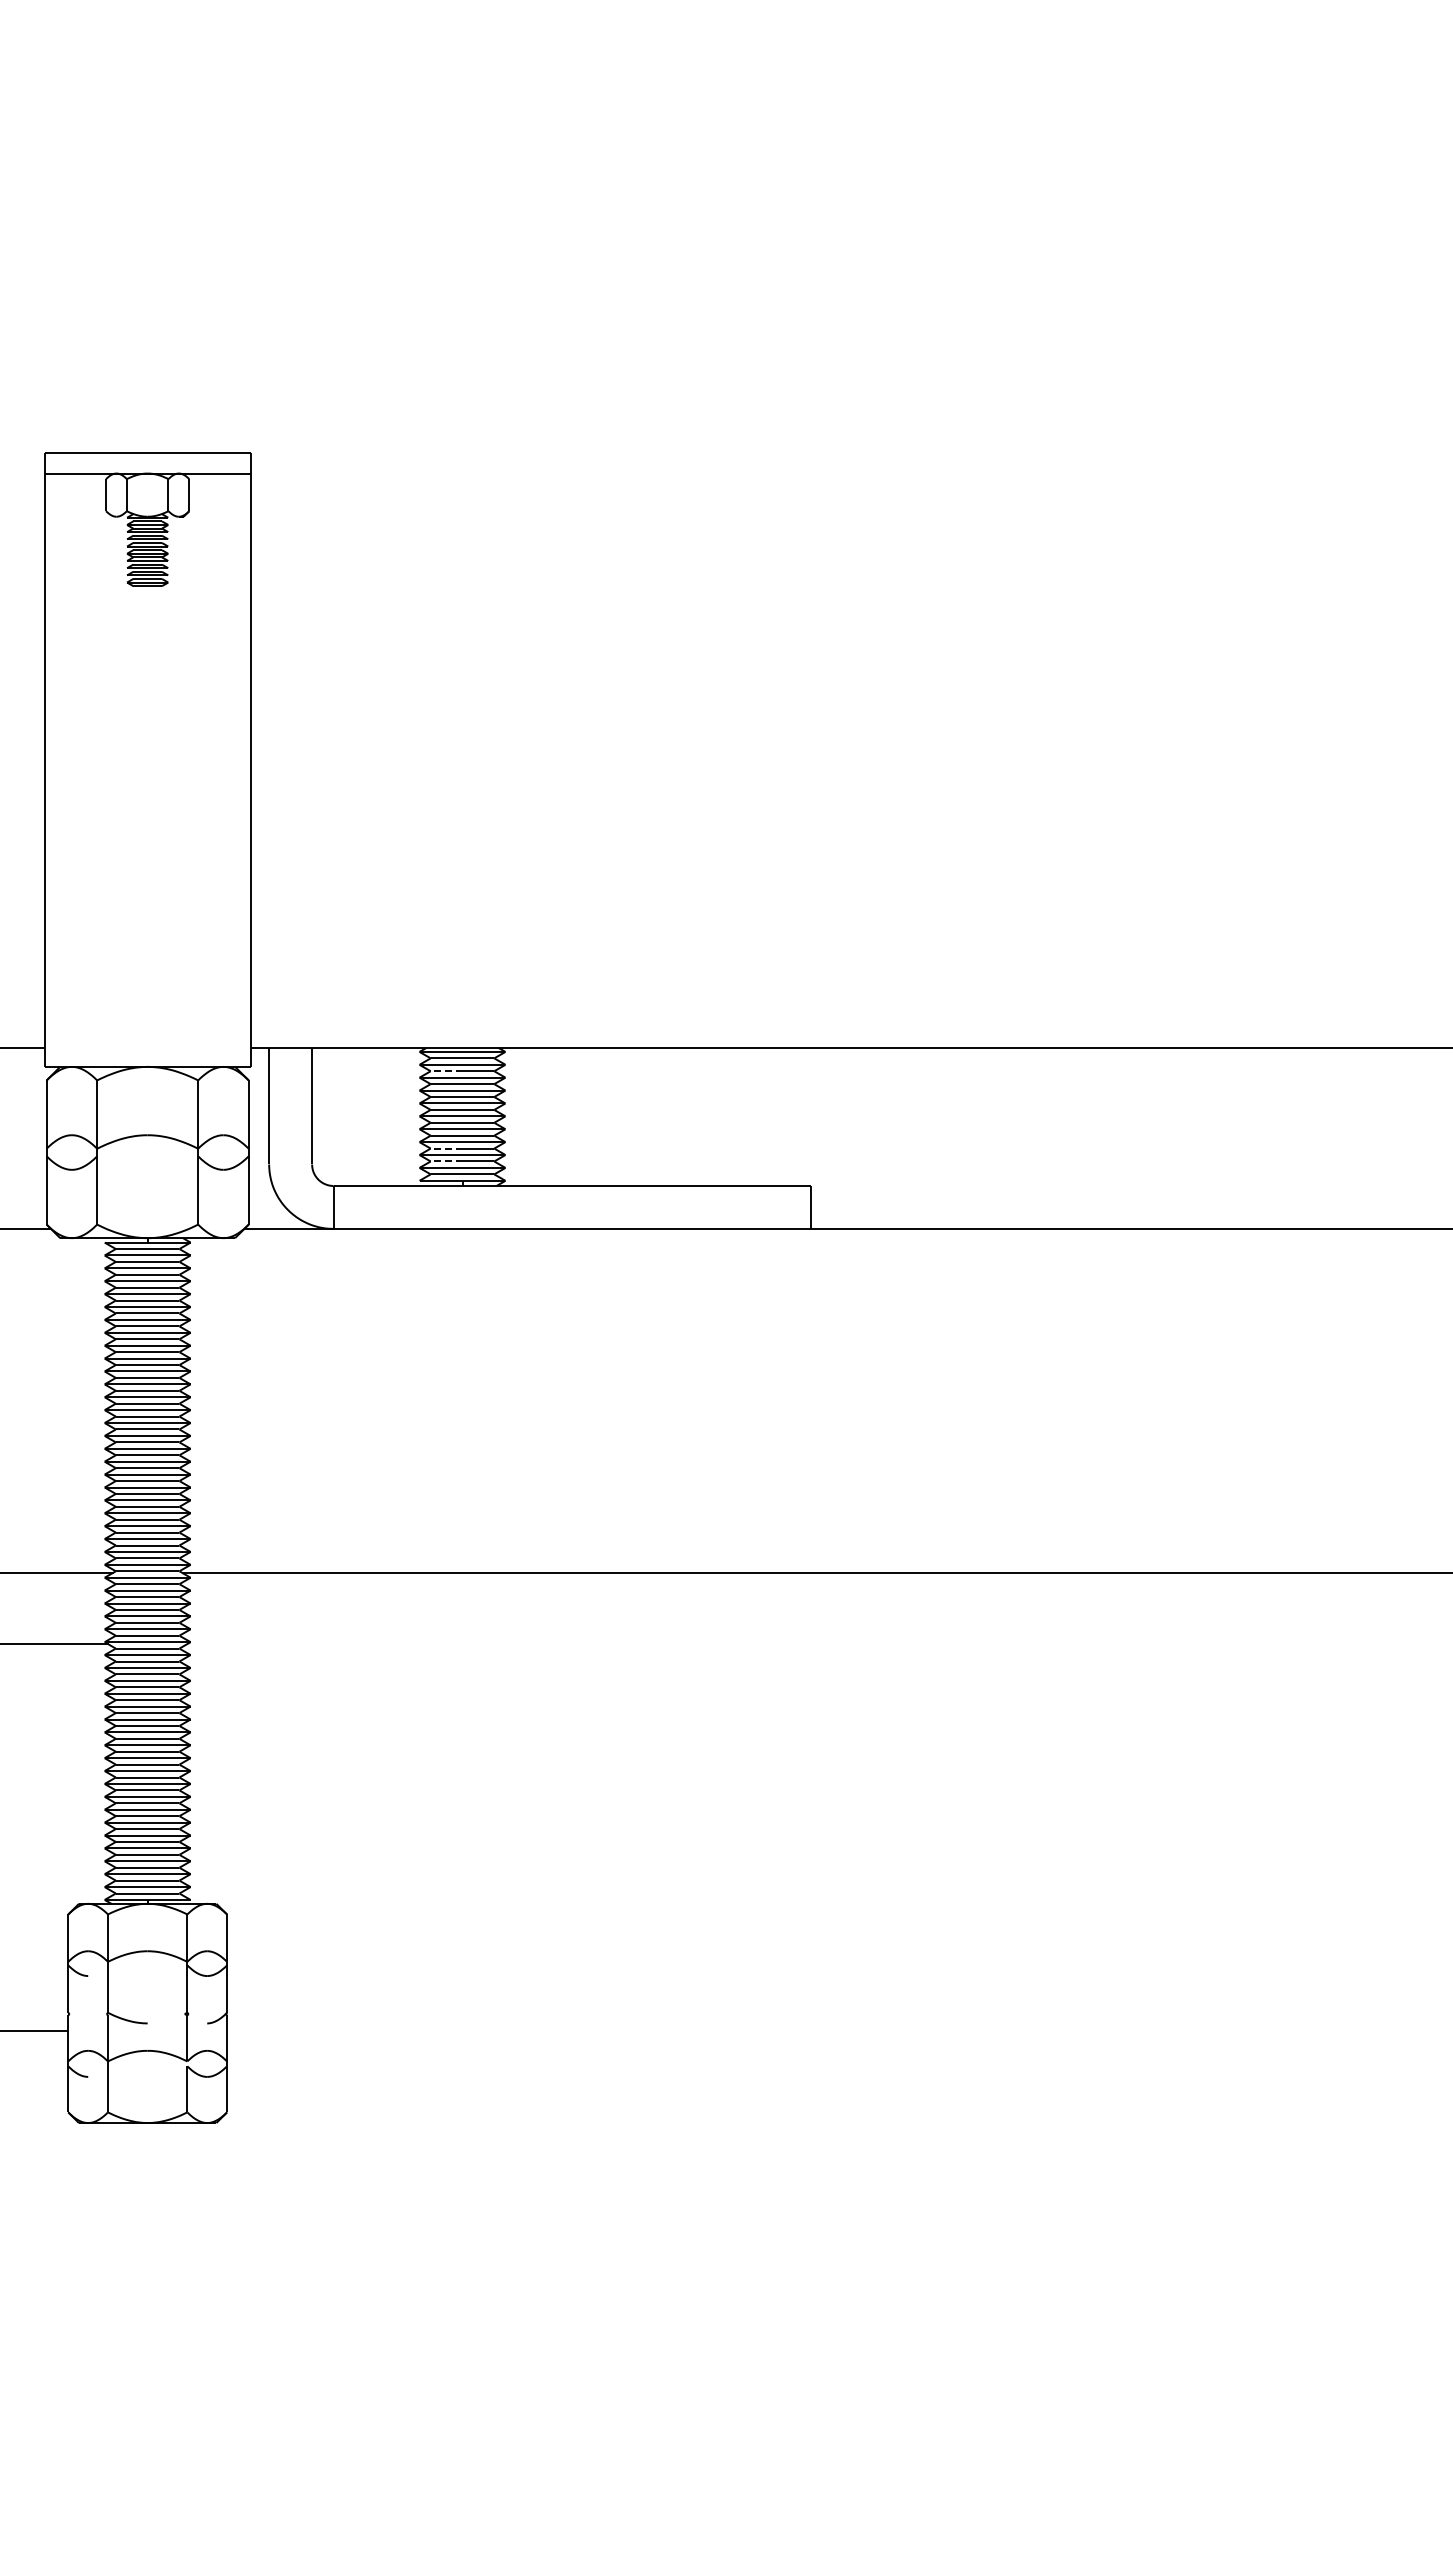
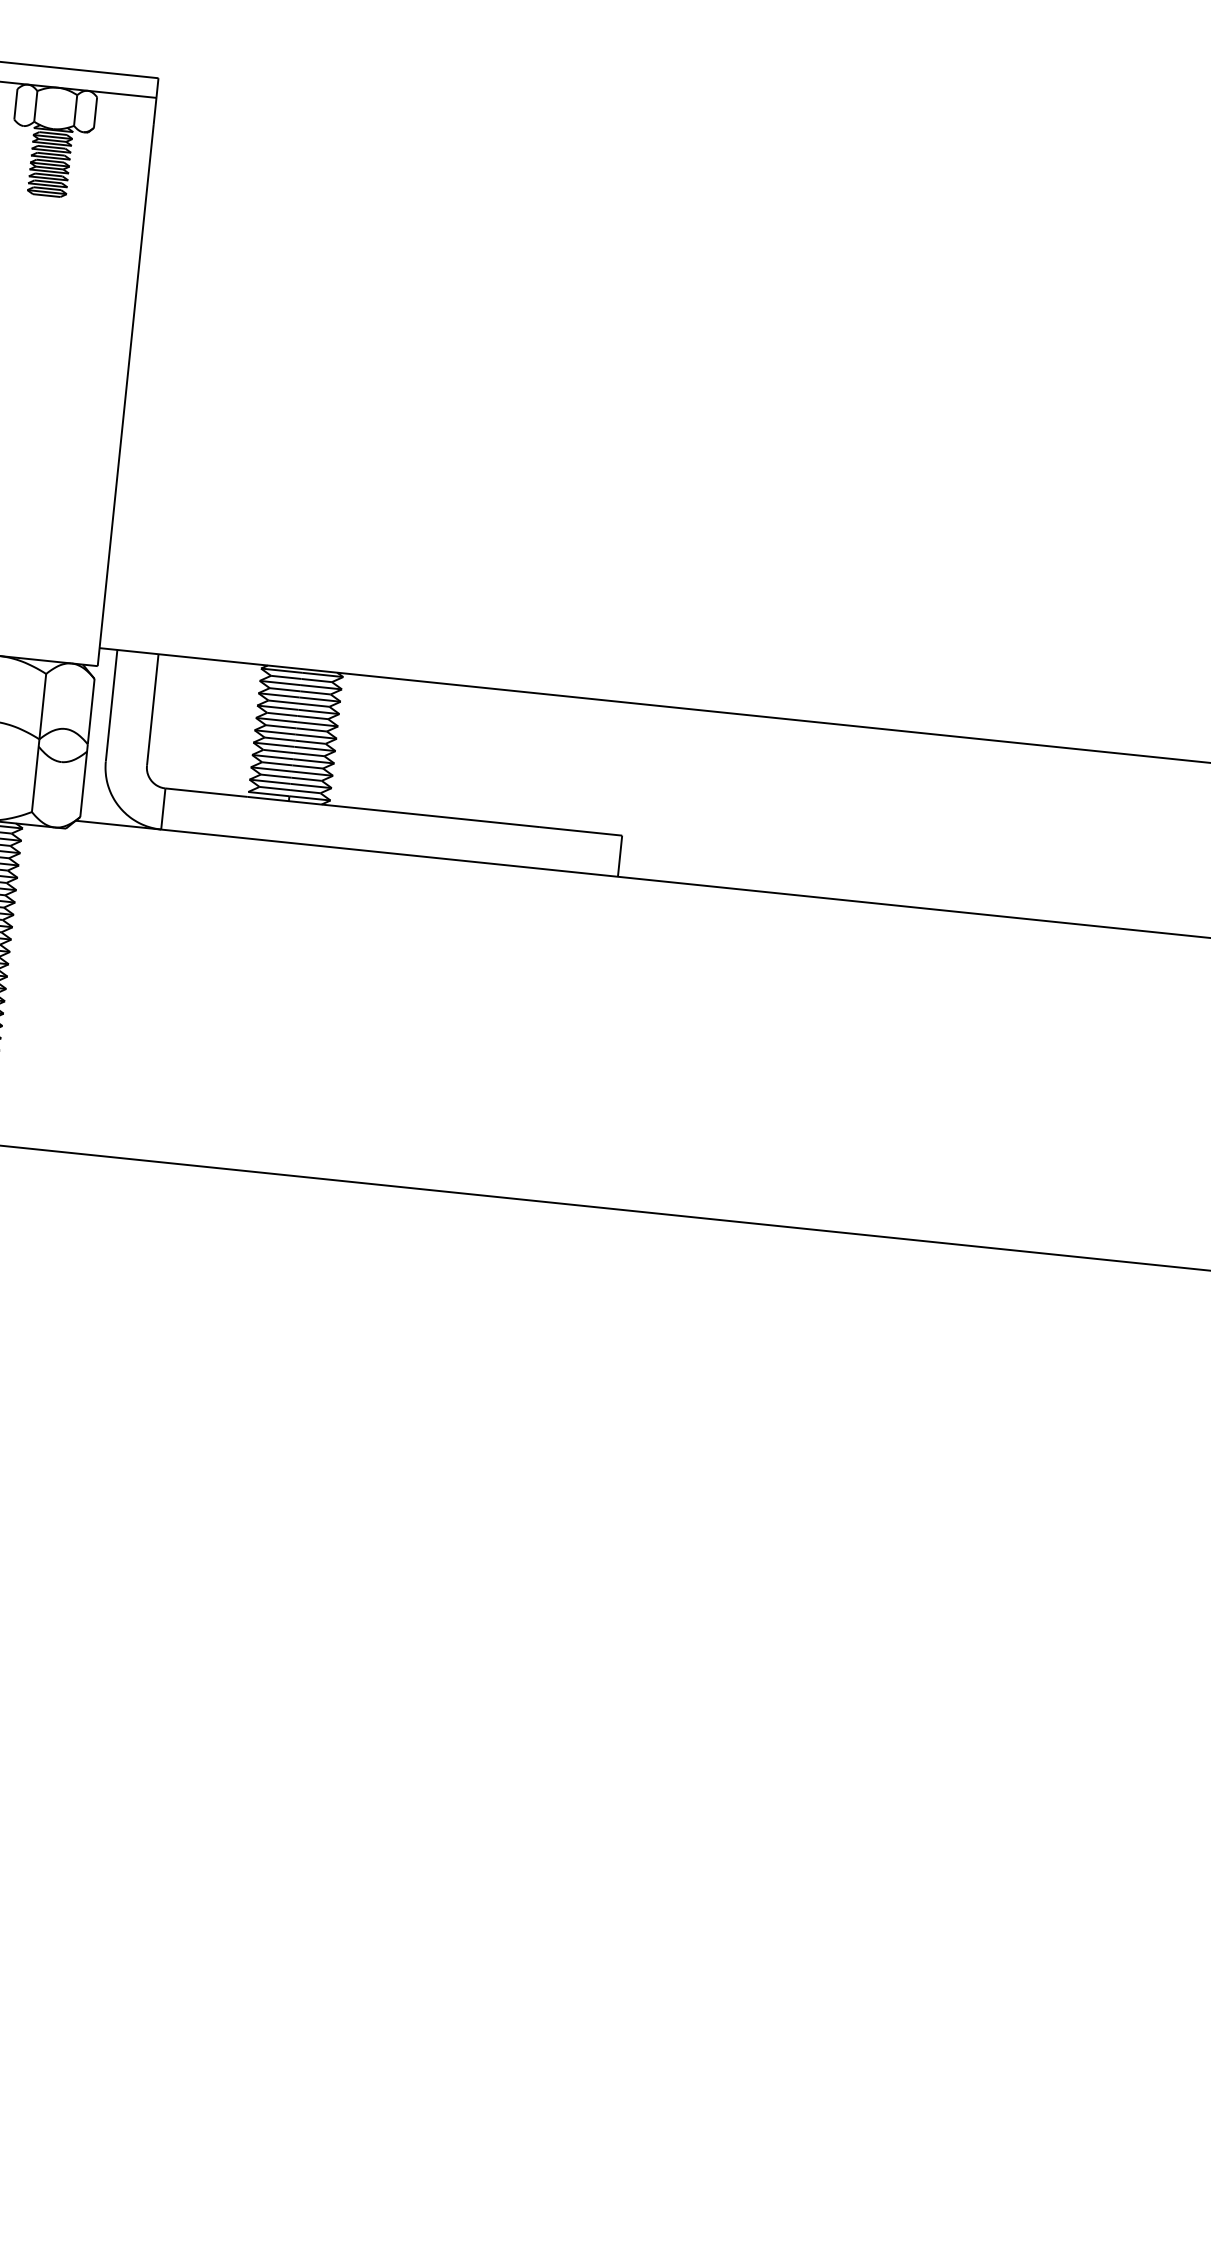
line: (446, 1071) -> (284, 689), dashed -> solid
line: (446, 1148) -> (277, 763), dashed -> solid
line: (446, 1161) -> (275, 776), dashed -> solid

